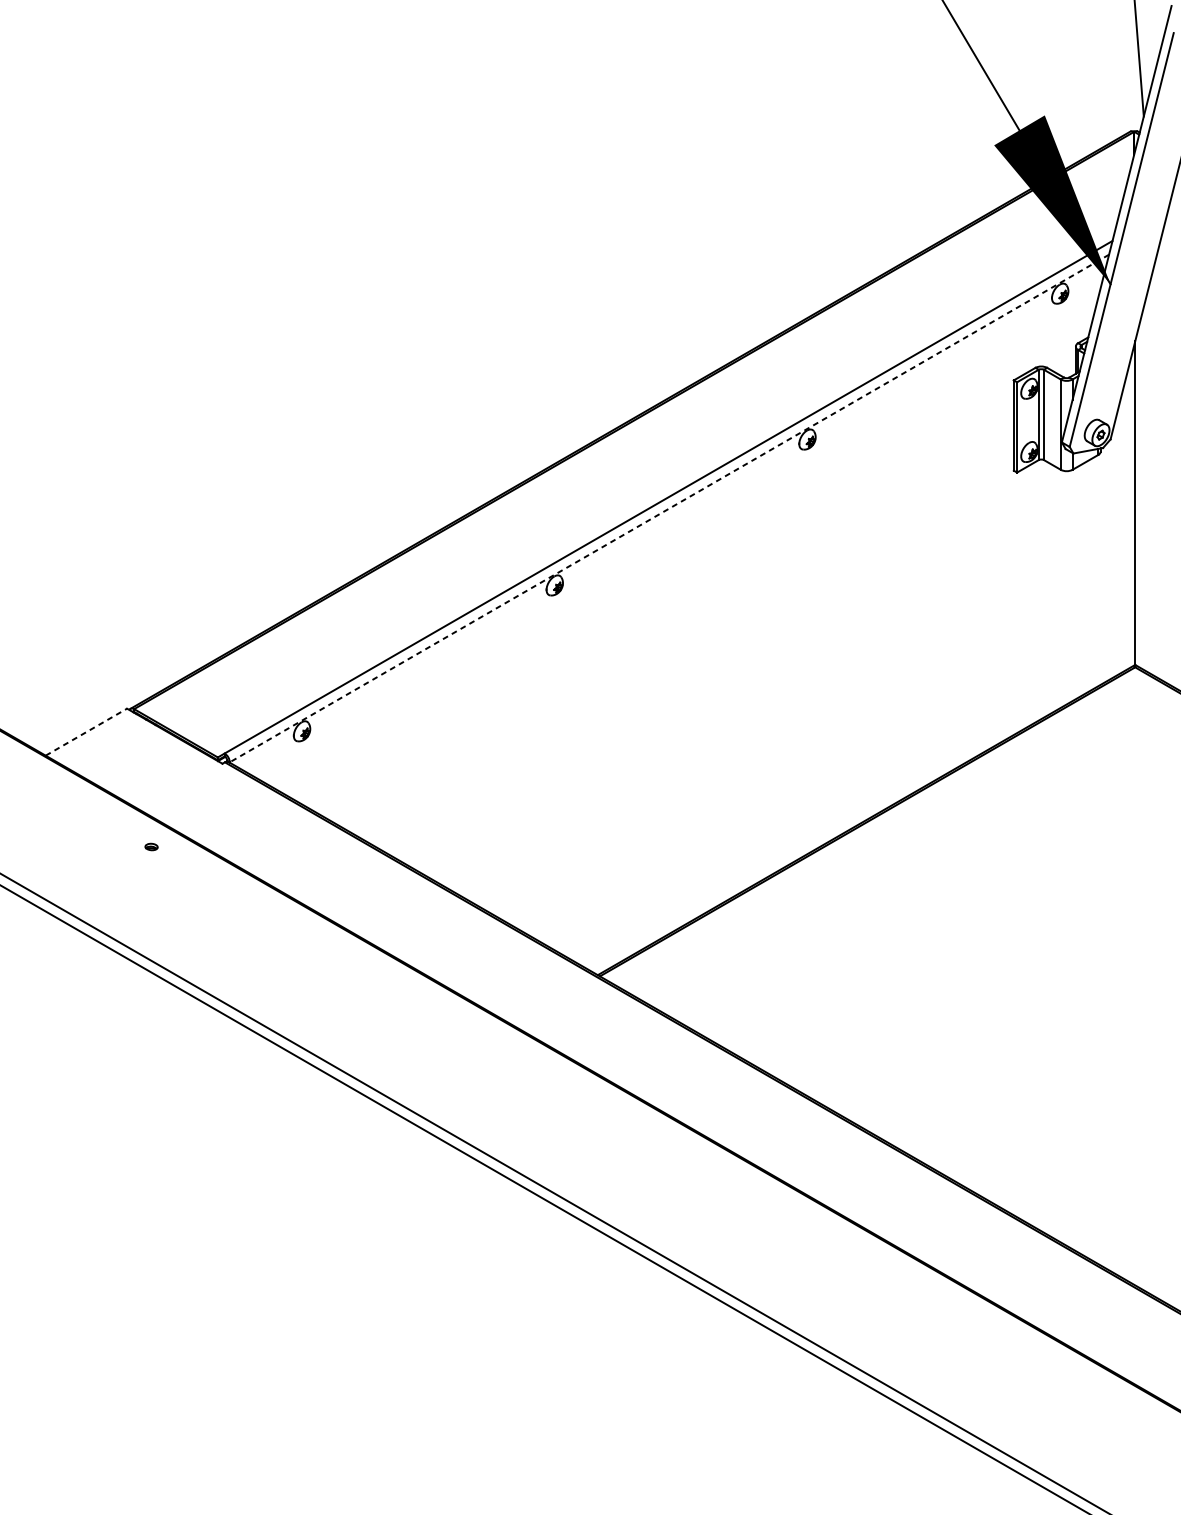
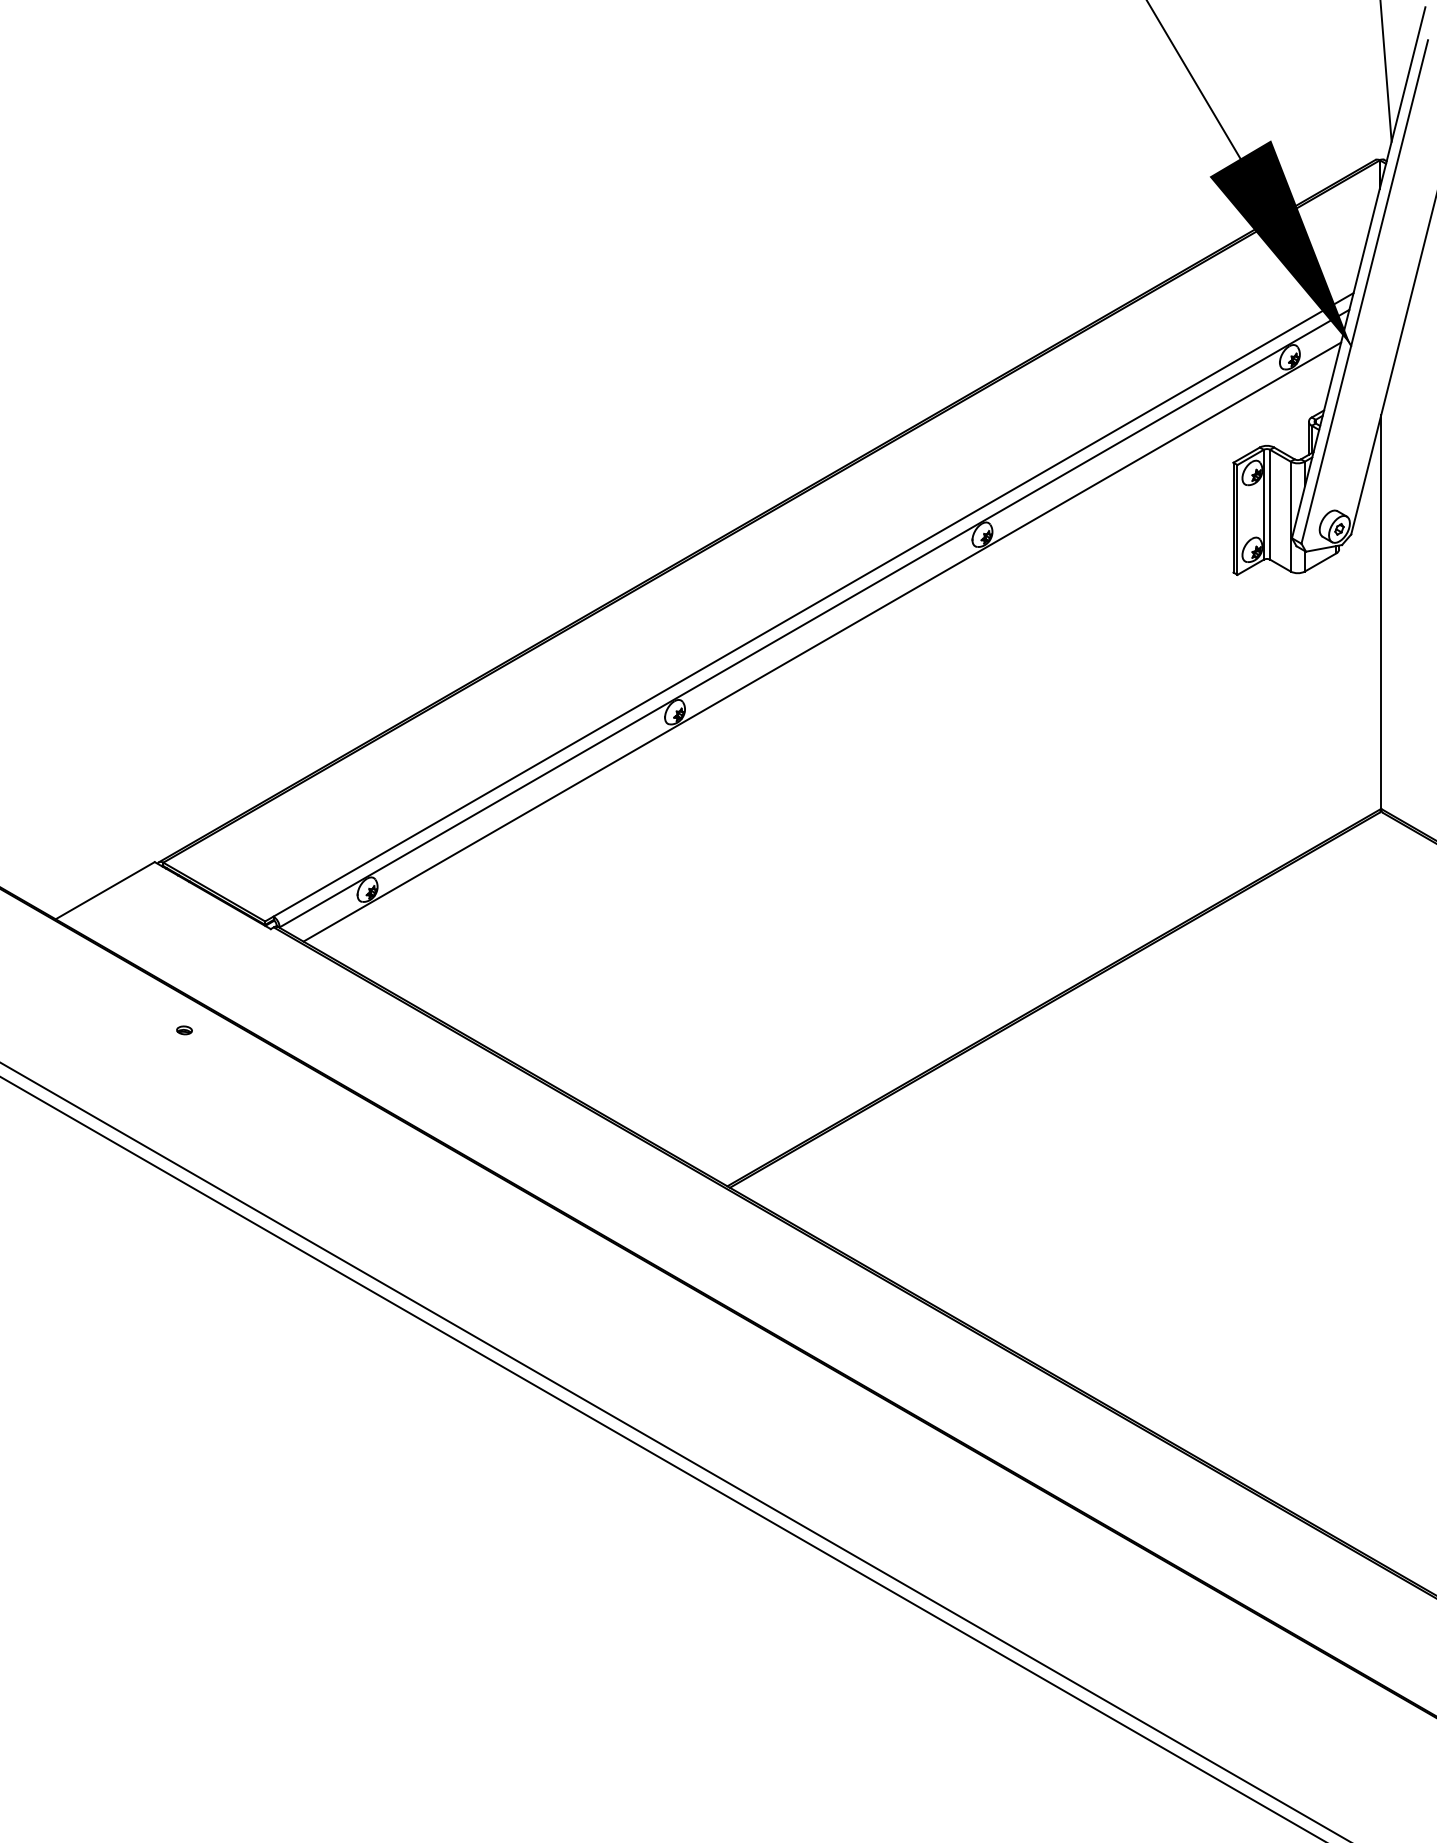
line: (669, 508) -> (814, 618), dashed -> solid
line: (675, 527) -> (822, 641), added
line: (86, 732) -> (105, 890), dashed -> solid

